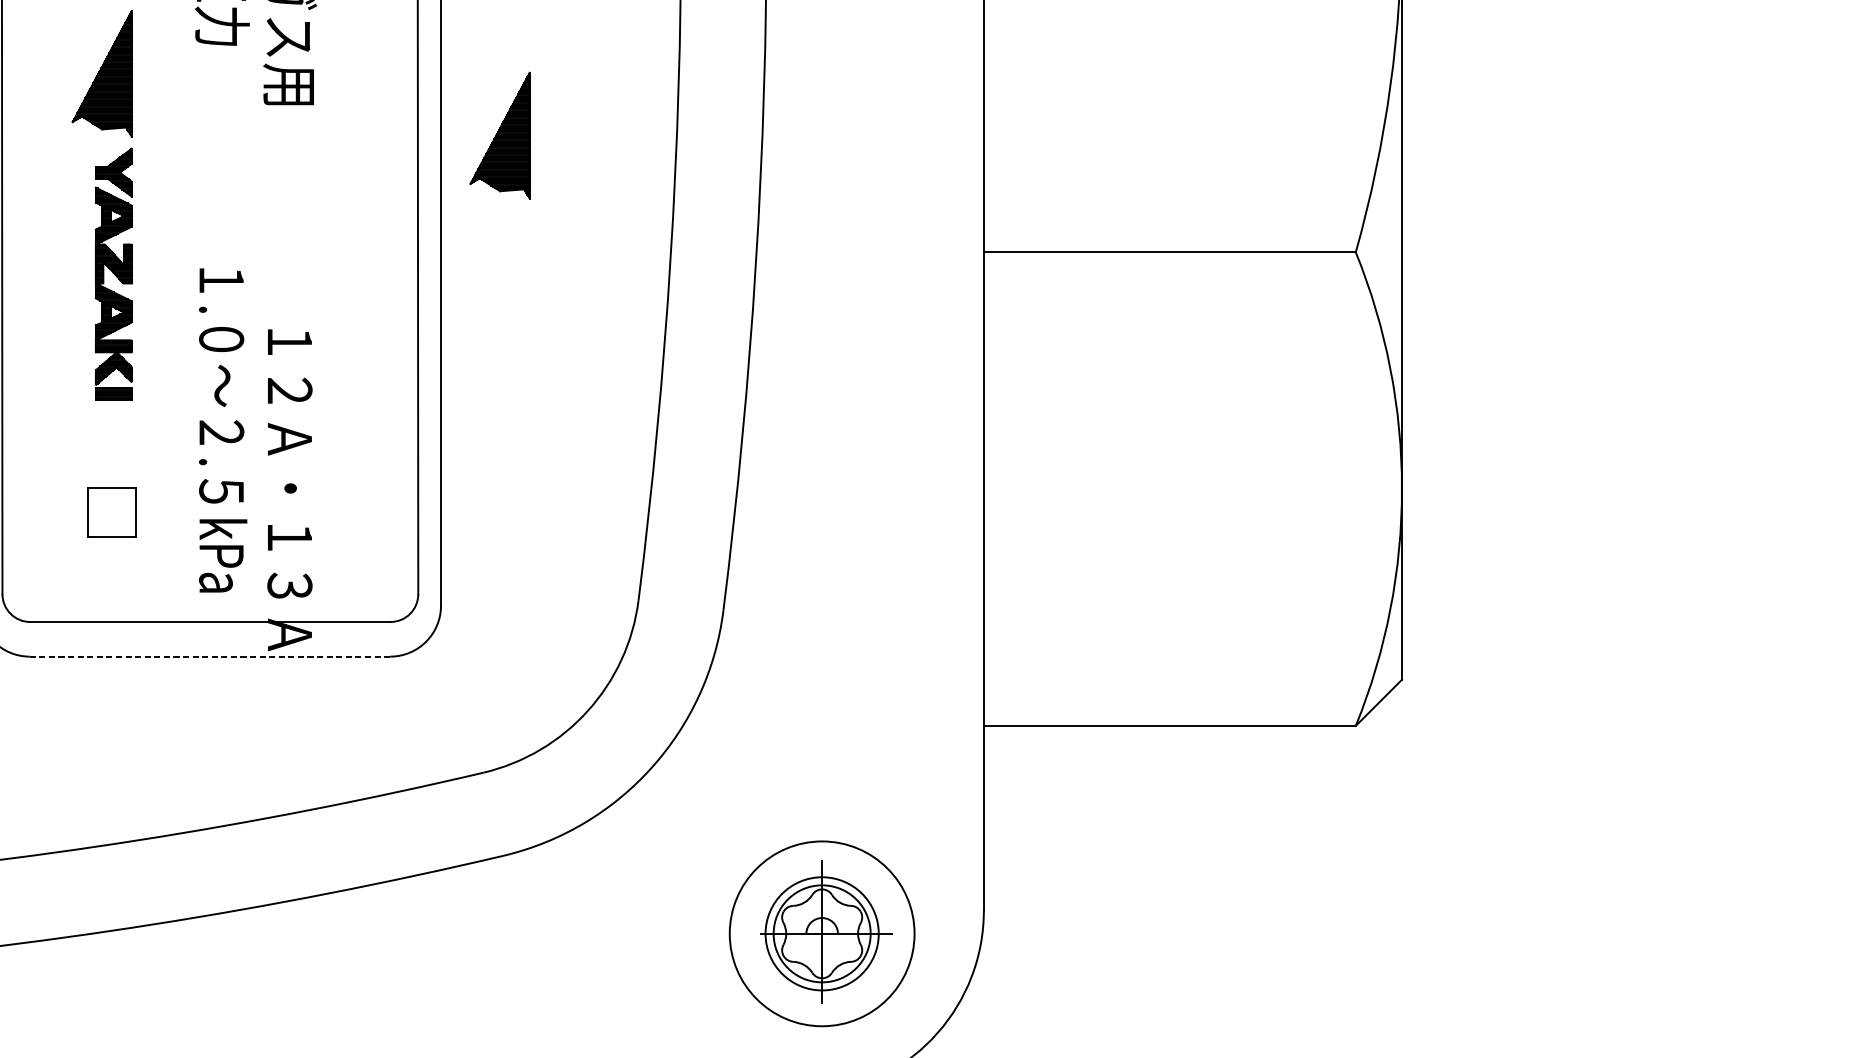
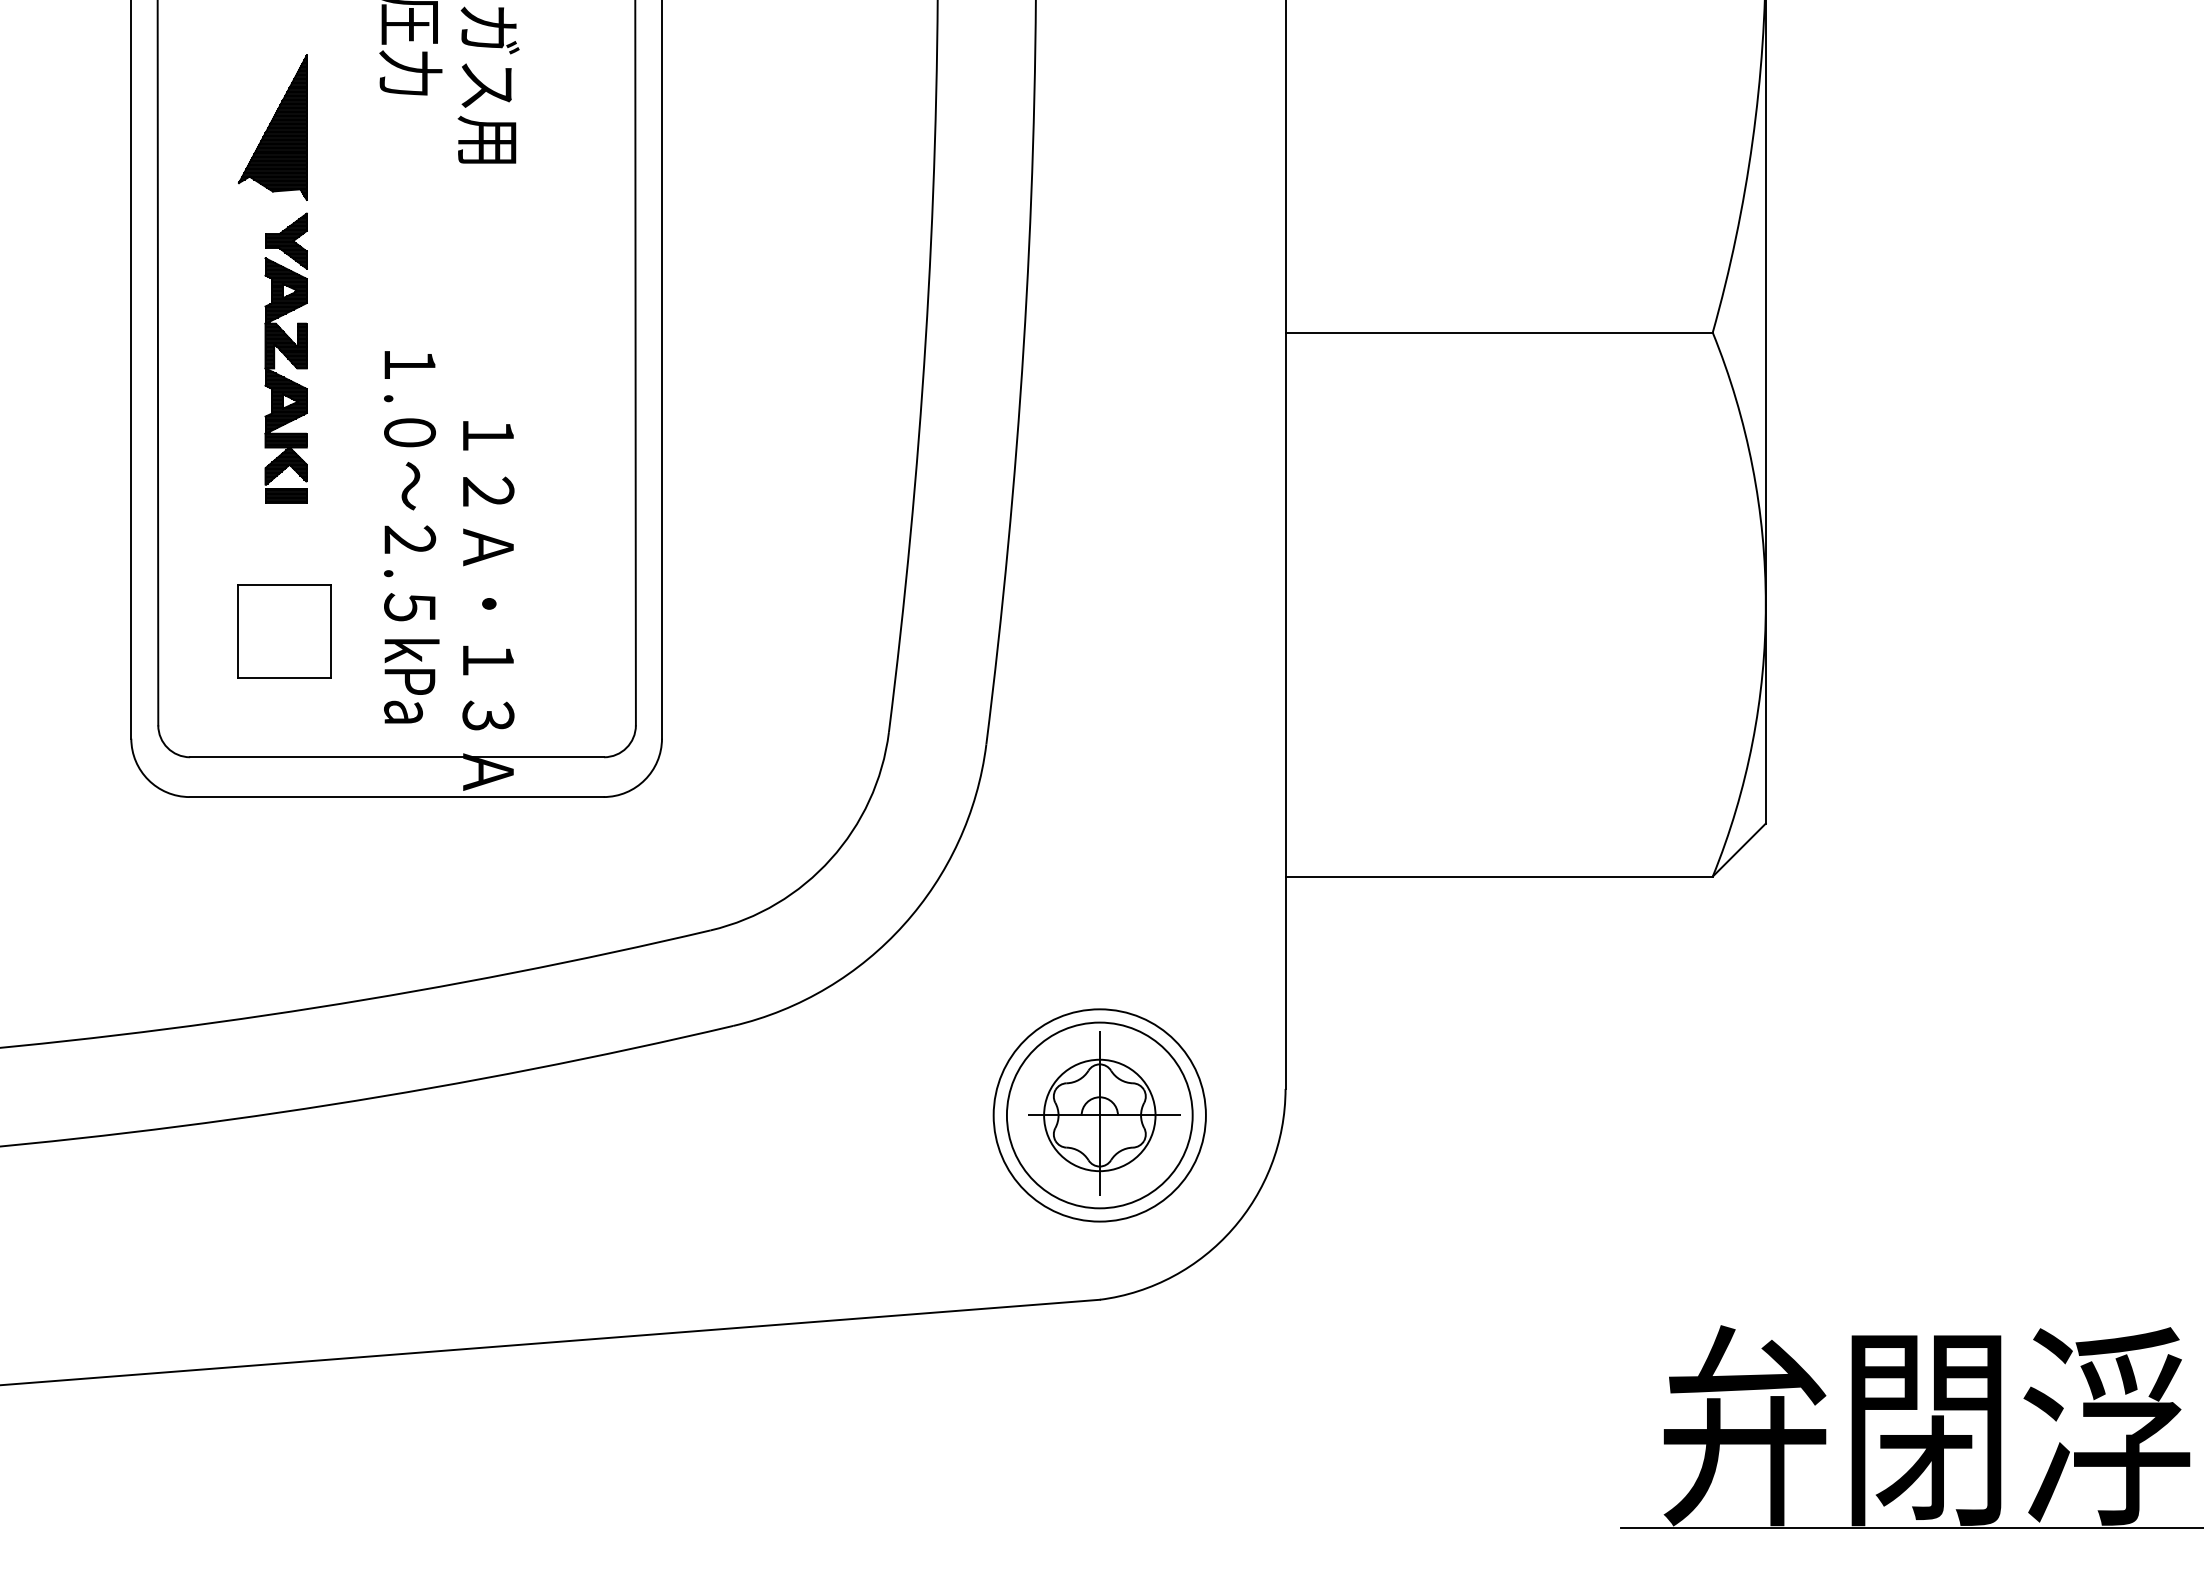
part: (499, 135) -> (729, 198), removed
part: (112, 512) -> (284, 631), size x1.67
line: (209, 657) -> (396, 797), dashed -> solid
circle: (821, 933) -> (1099, 1115), size x1.43

